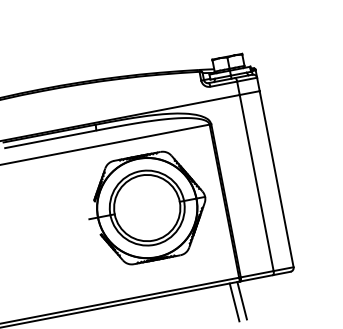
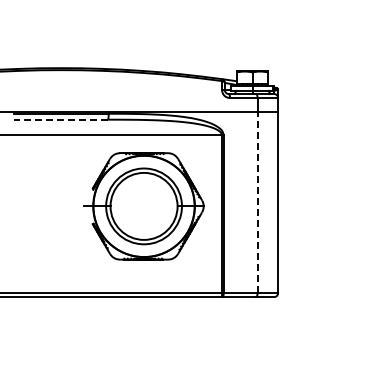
line: (50, 139) -> (61, 119), solid -> dashed
line: (256, 183) -> (257, 202), solid -> dashed
line: (242, 300) -> (220, 316), removed
line: (234, 302) -> (212, 316), removed

